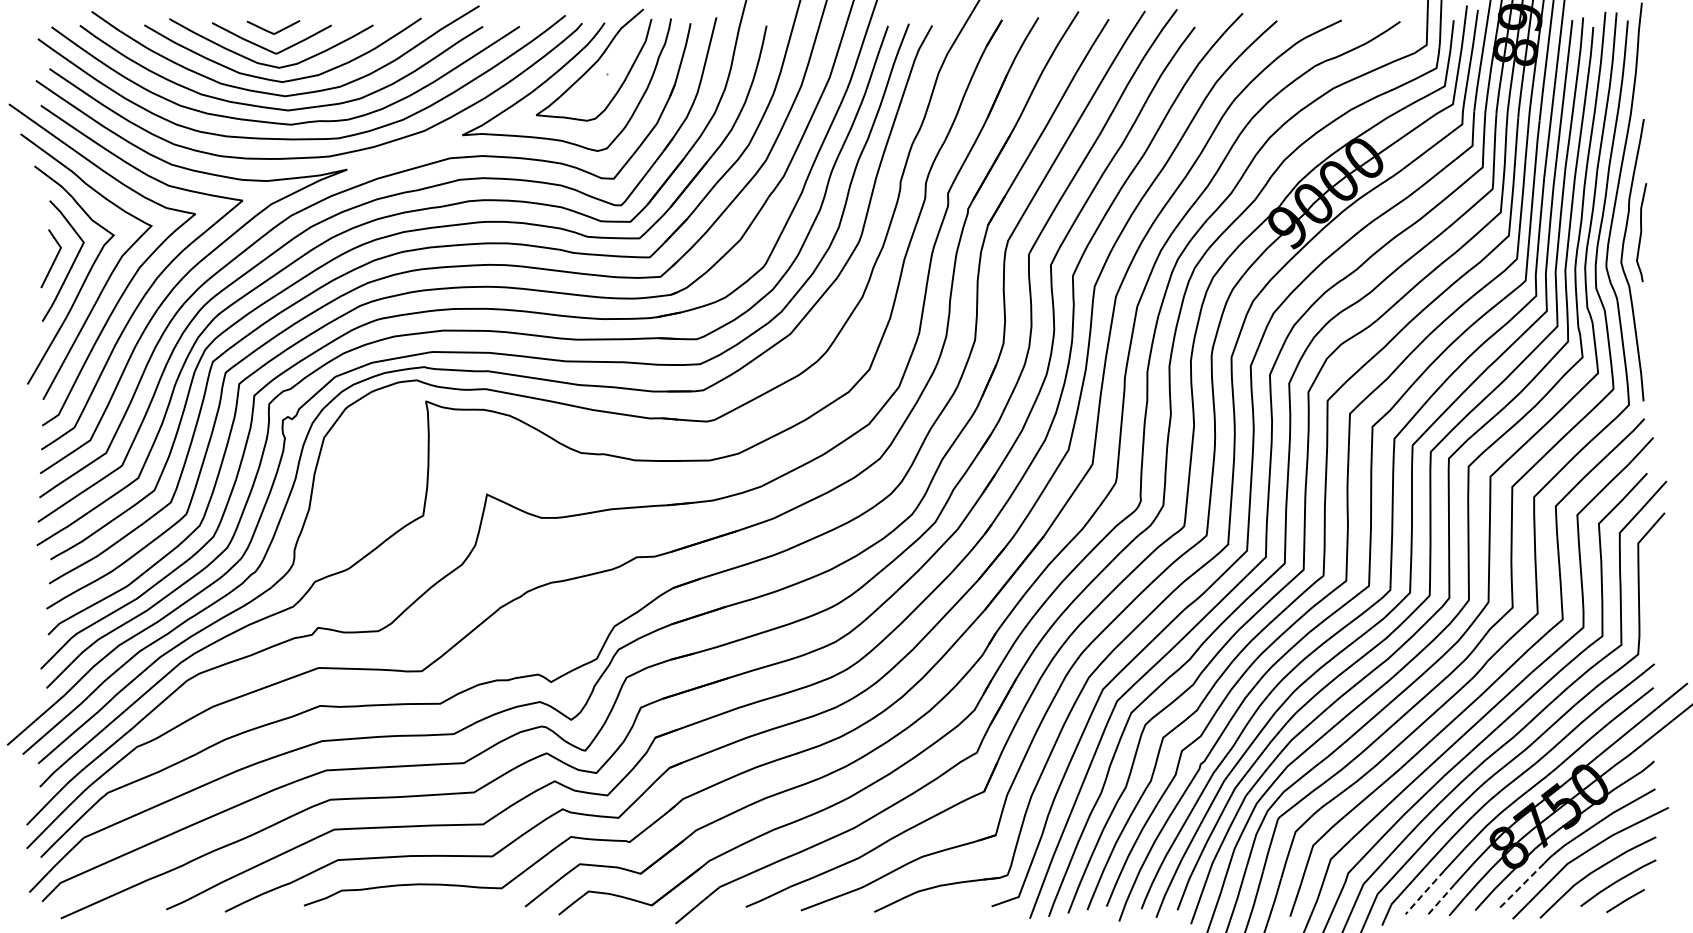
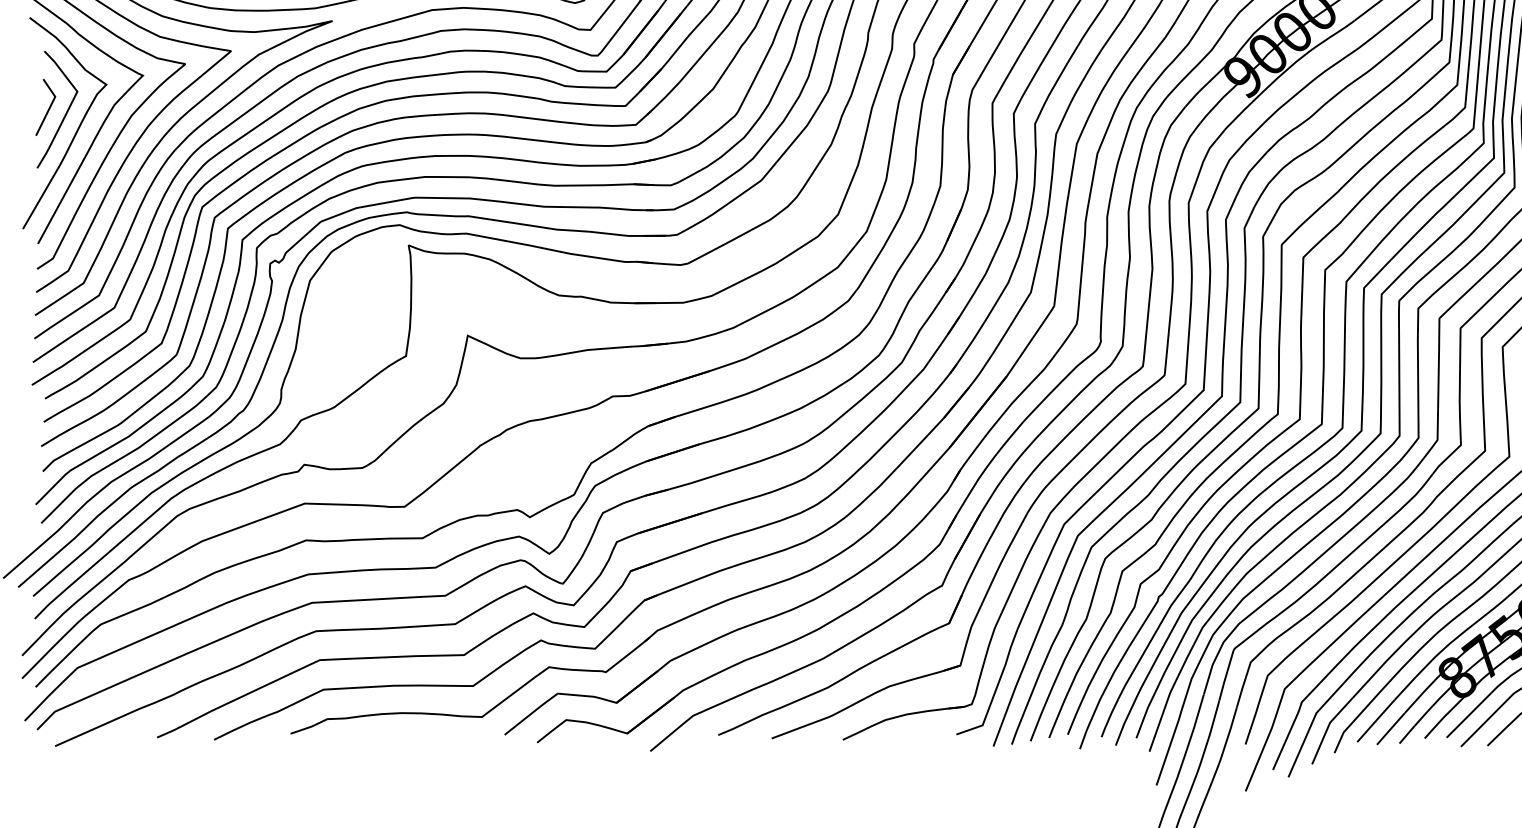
line: (1520, 886) -> (1468, 715), dashed -> solid
line: (1424, 892) -> (1375, 721), dashed -> solid
line: (1439, 901) -> (1390, 729), dashed -> solid

